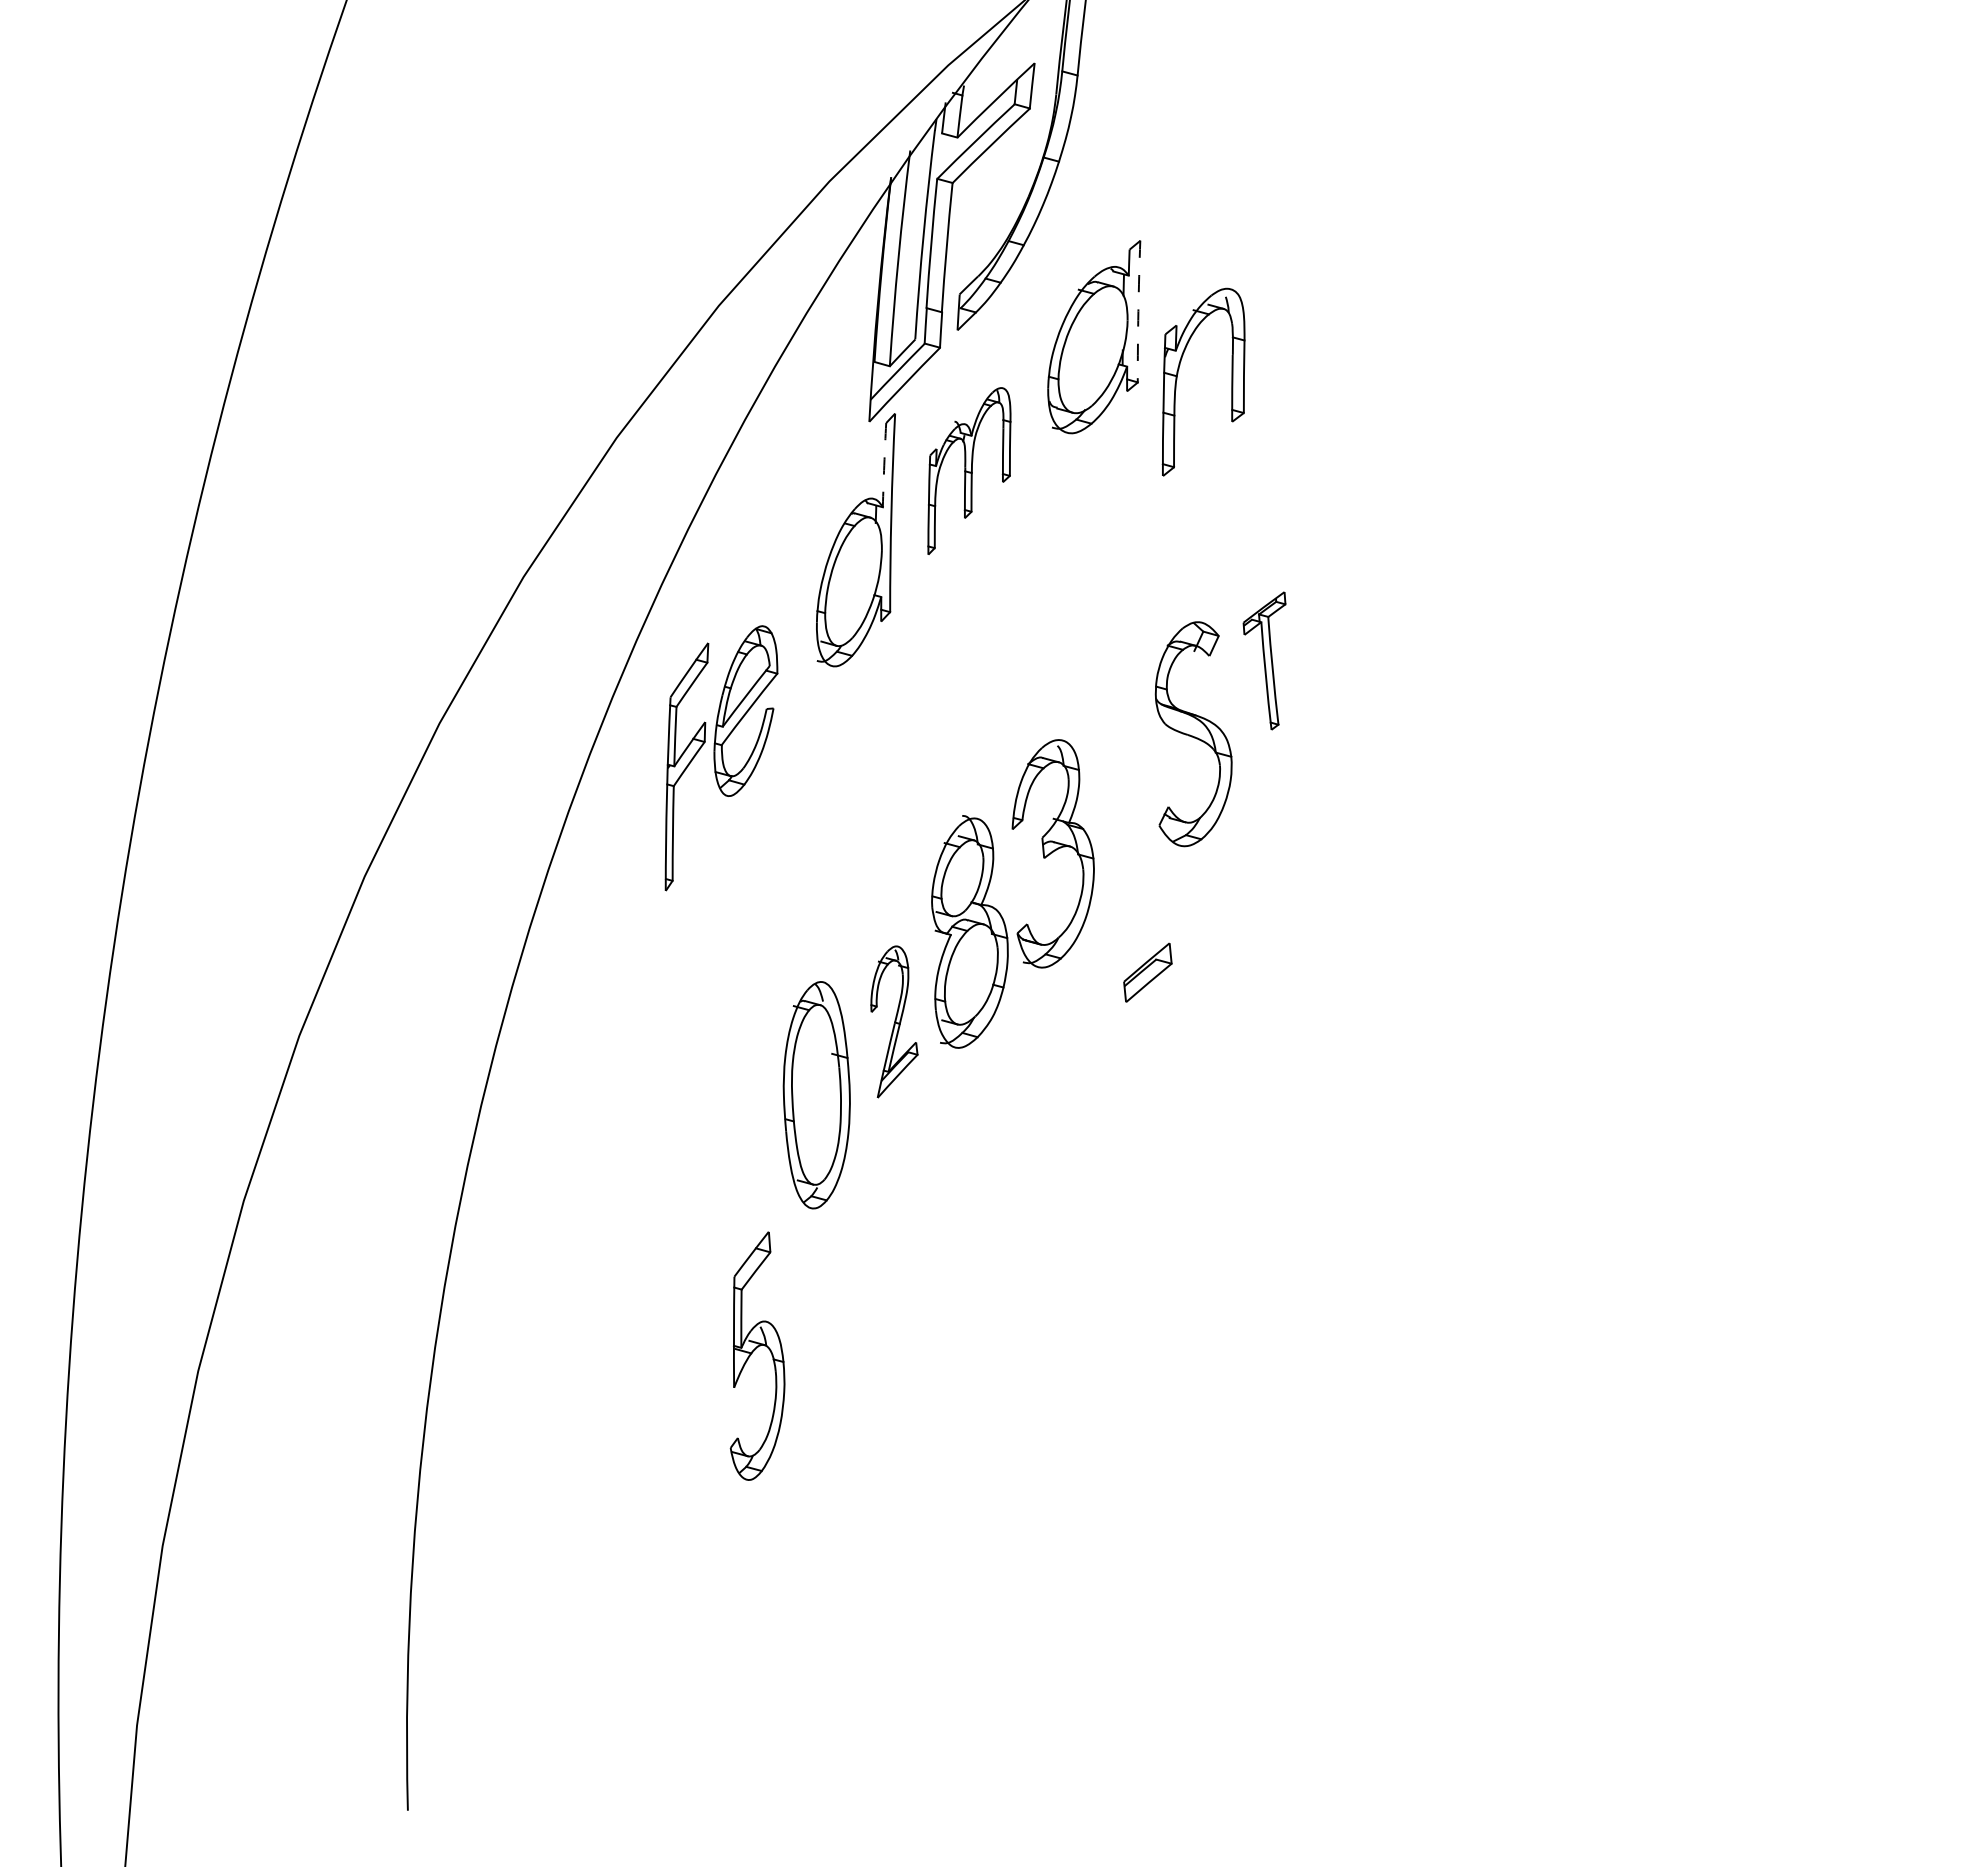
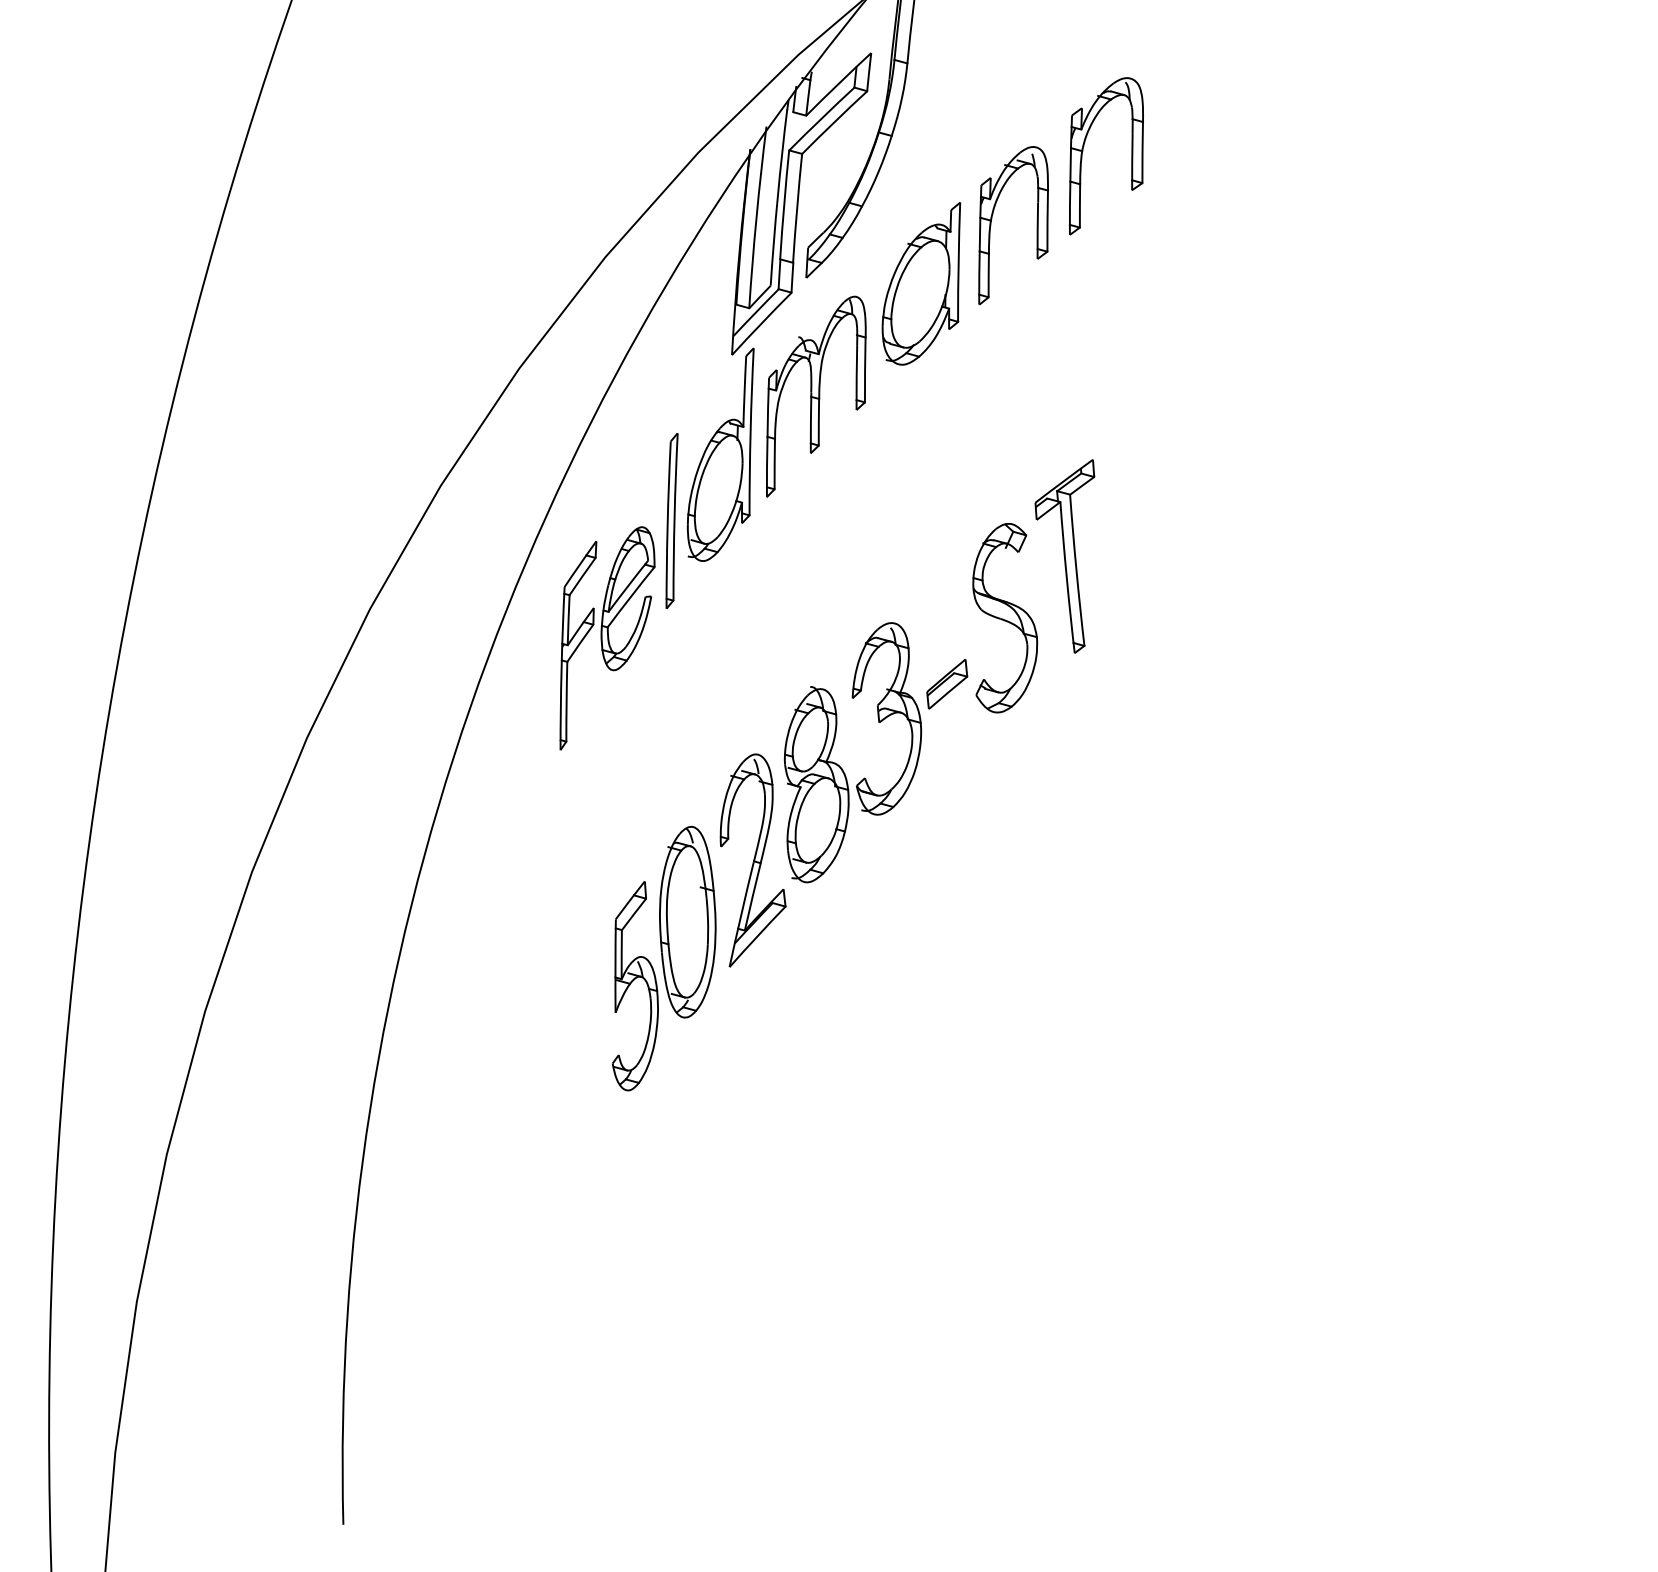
part: (1286, 179) -> (1083, 150), added
arc: (1138, 311) -> (958, 262), dashed -> solid
part: (1177, 380) -> (991, 224), moved
arc: (884, 465) -> (744, 391), dashed -> solid
part: (969, 470) -> (816, 396), size x1.43
part: (797, 618) -> (671, 520), added
part: (1264, 660) -> (1064, 556), size x1.67
part: (1147, 972) -> (946, 684), moved
part: (894, 1021) -> (753, 860), size x1.67
part: (757, 1355) -> (635, 985), moved

